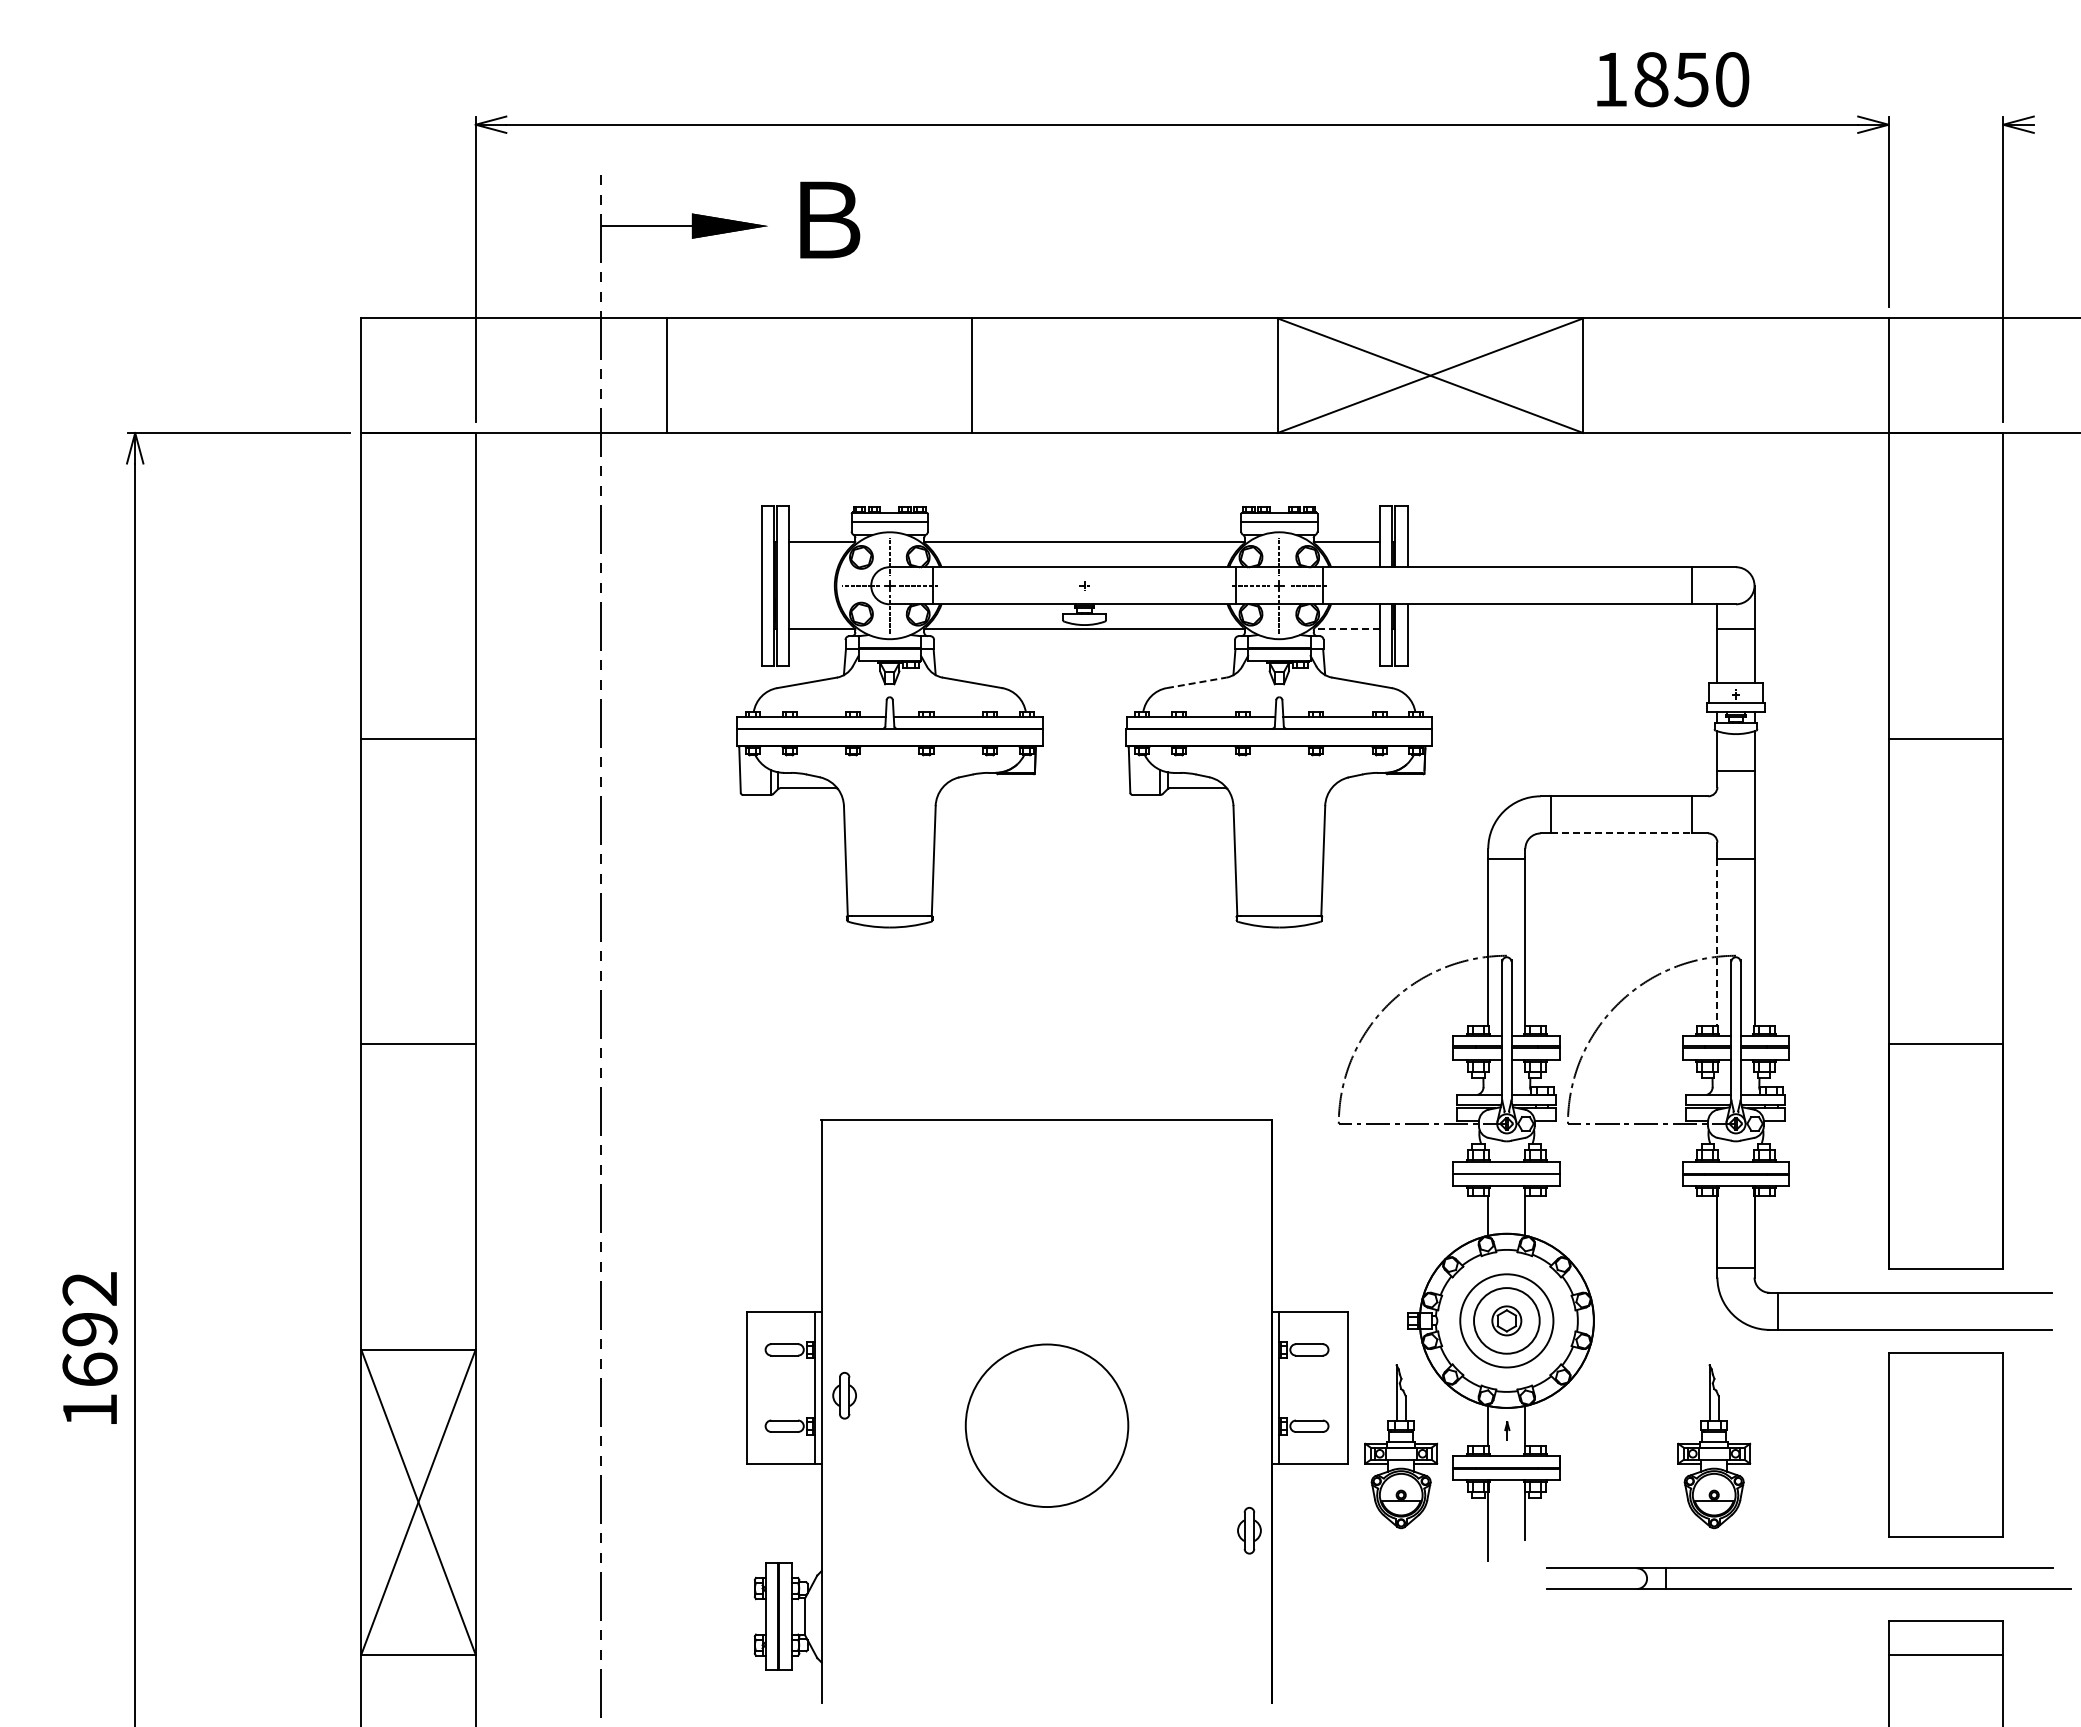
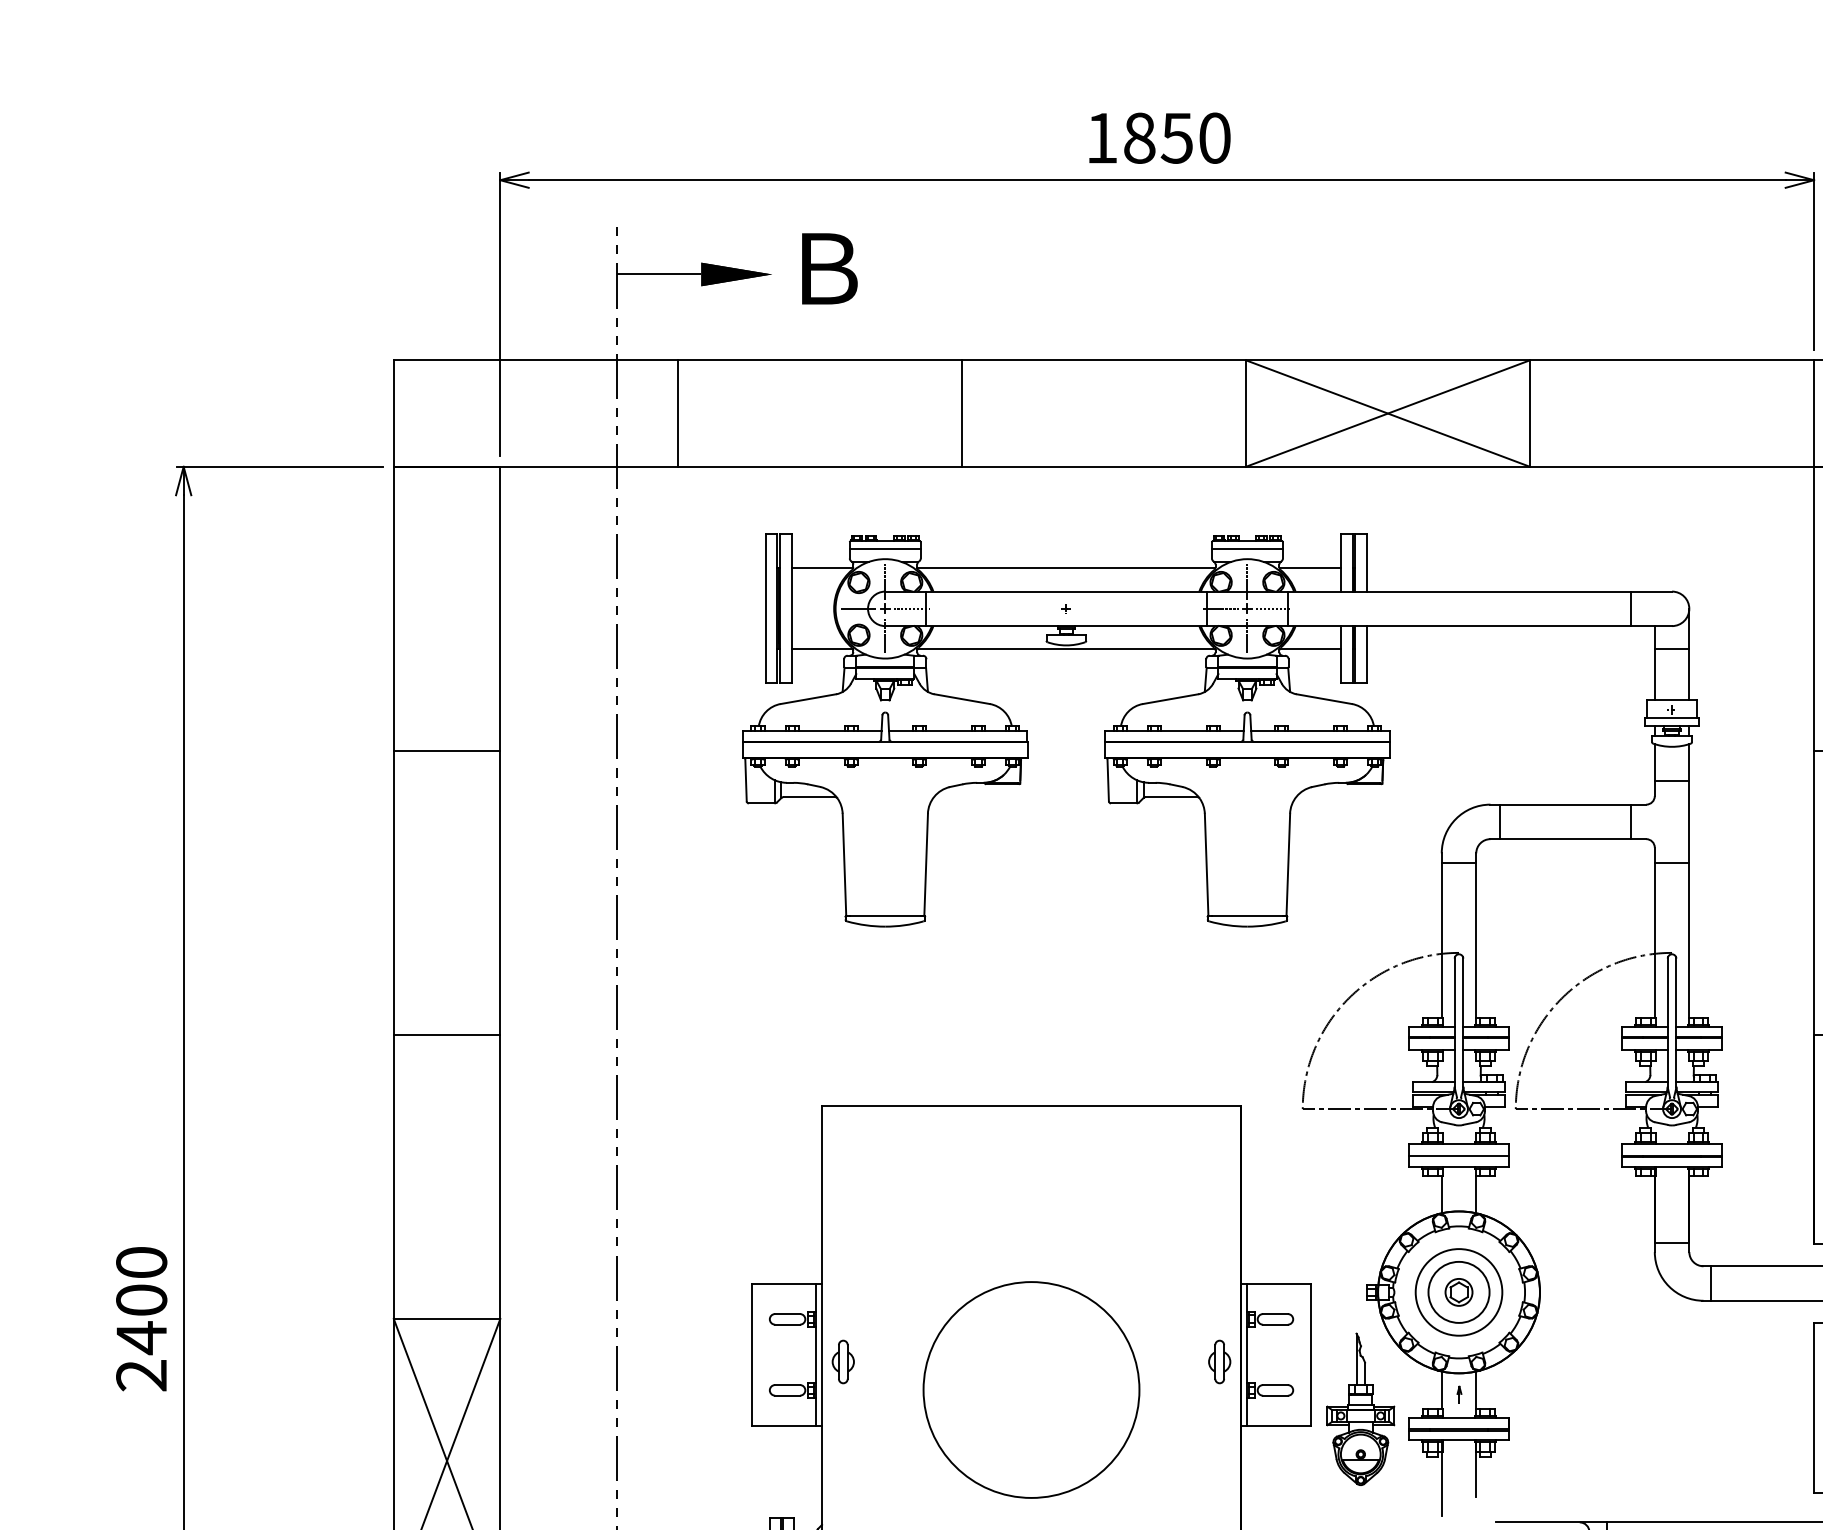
text: (1673, 79) -> (1160, 138), moved
line: (1346, 629) -> (1309, 649), dashed -> solid
line: (1197, 682) -> (1171, 698), dashed -> solid
line: (1621, 833) -> (1565, 839), dashed -> solid
line: (1717, 942) -> (1654, 940), dashed -> solid
text: (89, 1349) -> (141, 1318), 1692 -> 2400
circle: (1046, 1425) -> (1030, 1389), size x1.43
part: (1714, 1446) -> (1652, 1409), removed
part: (1249, 1530) -> (1219, 1361), moved

